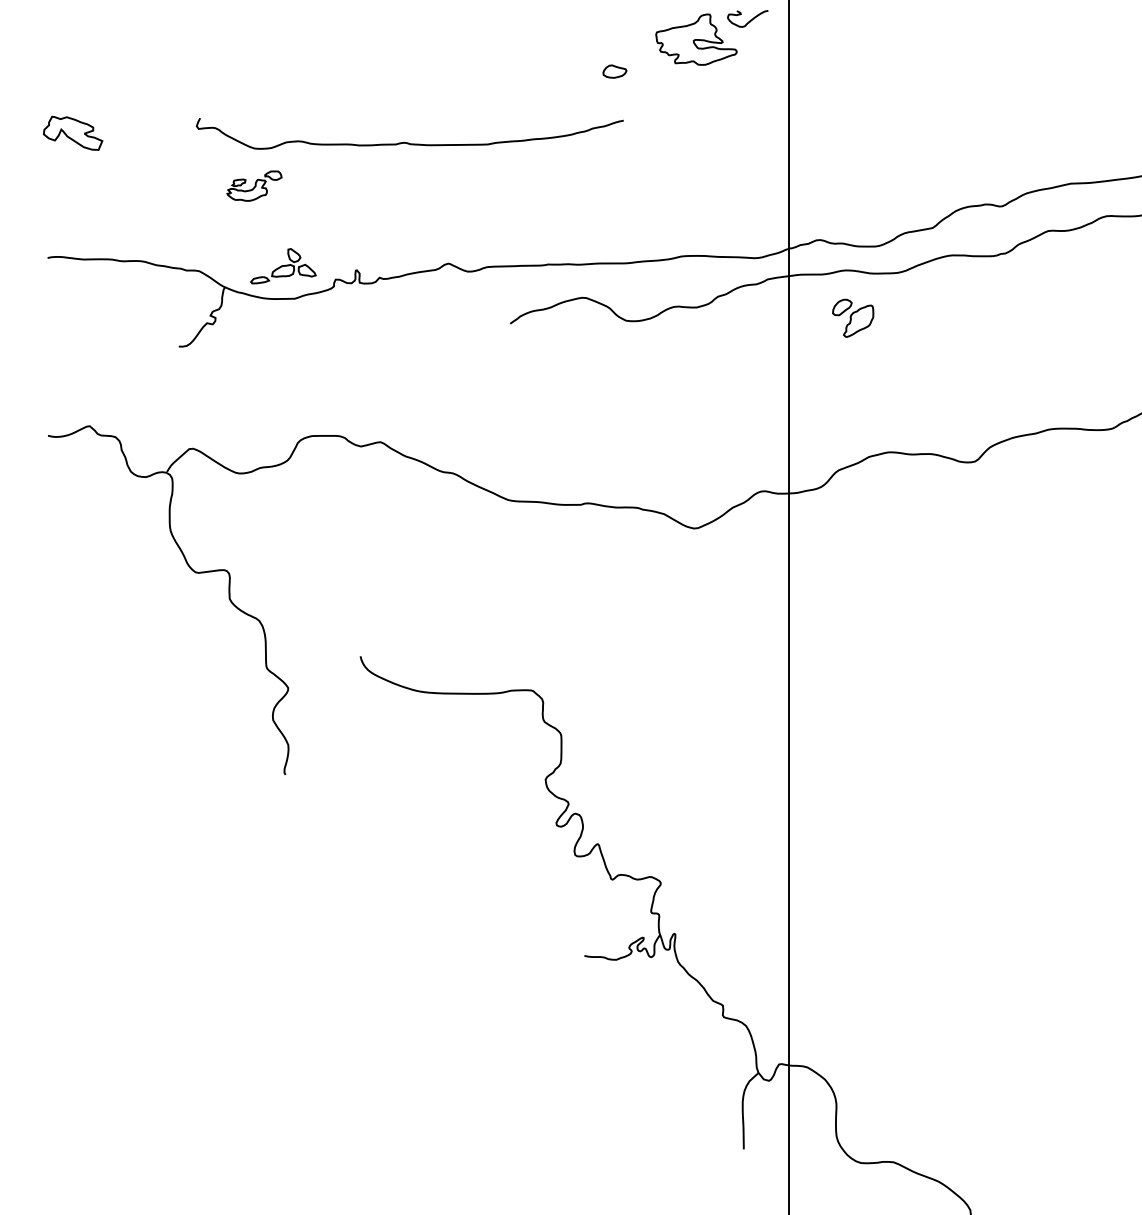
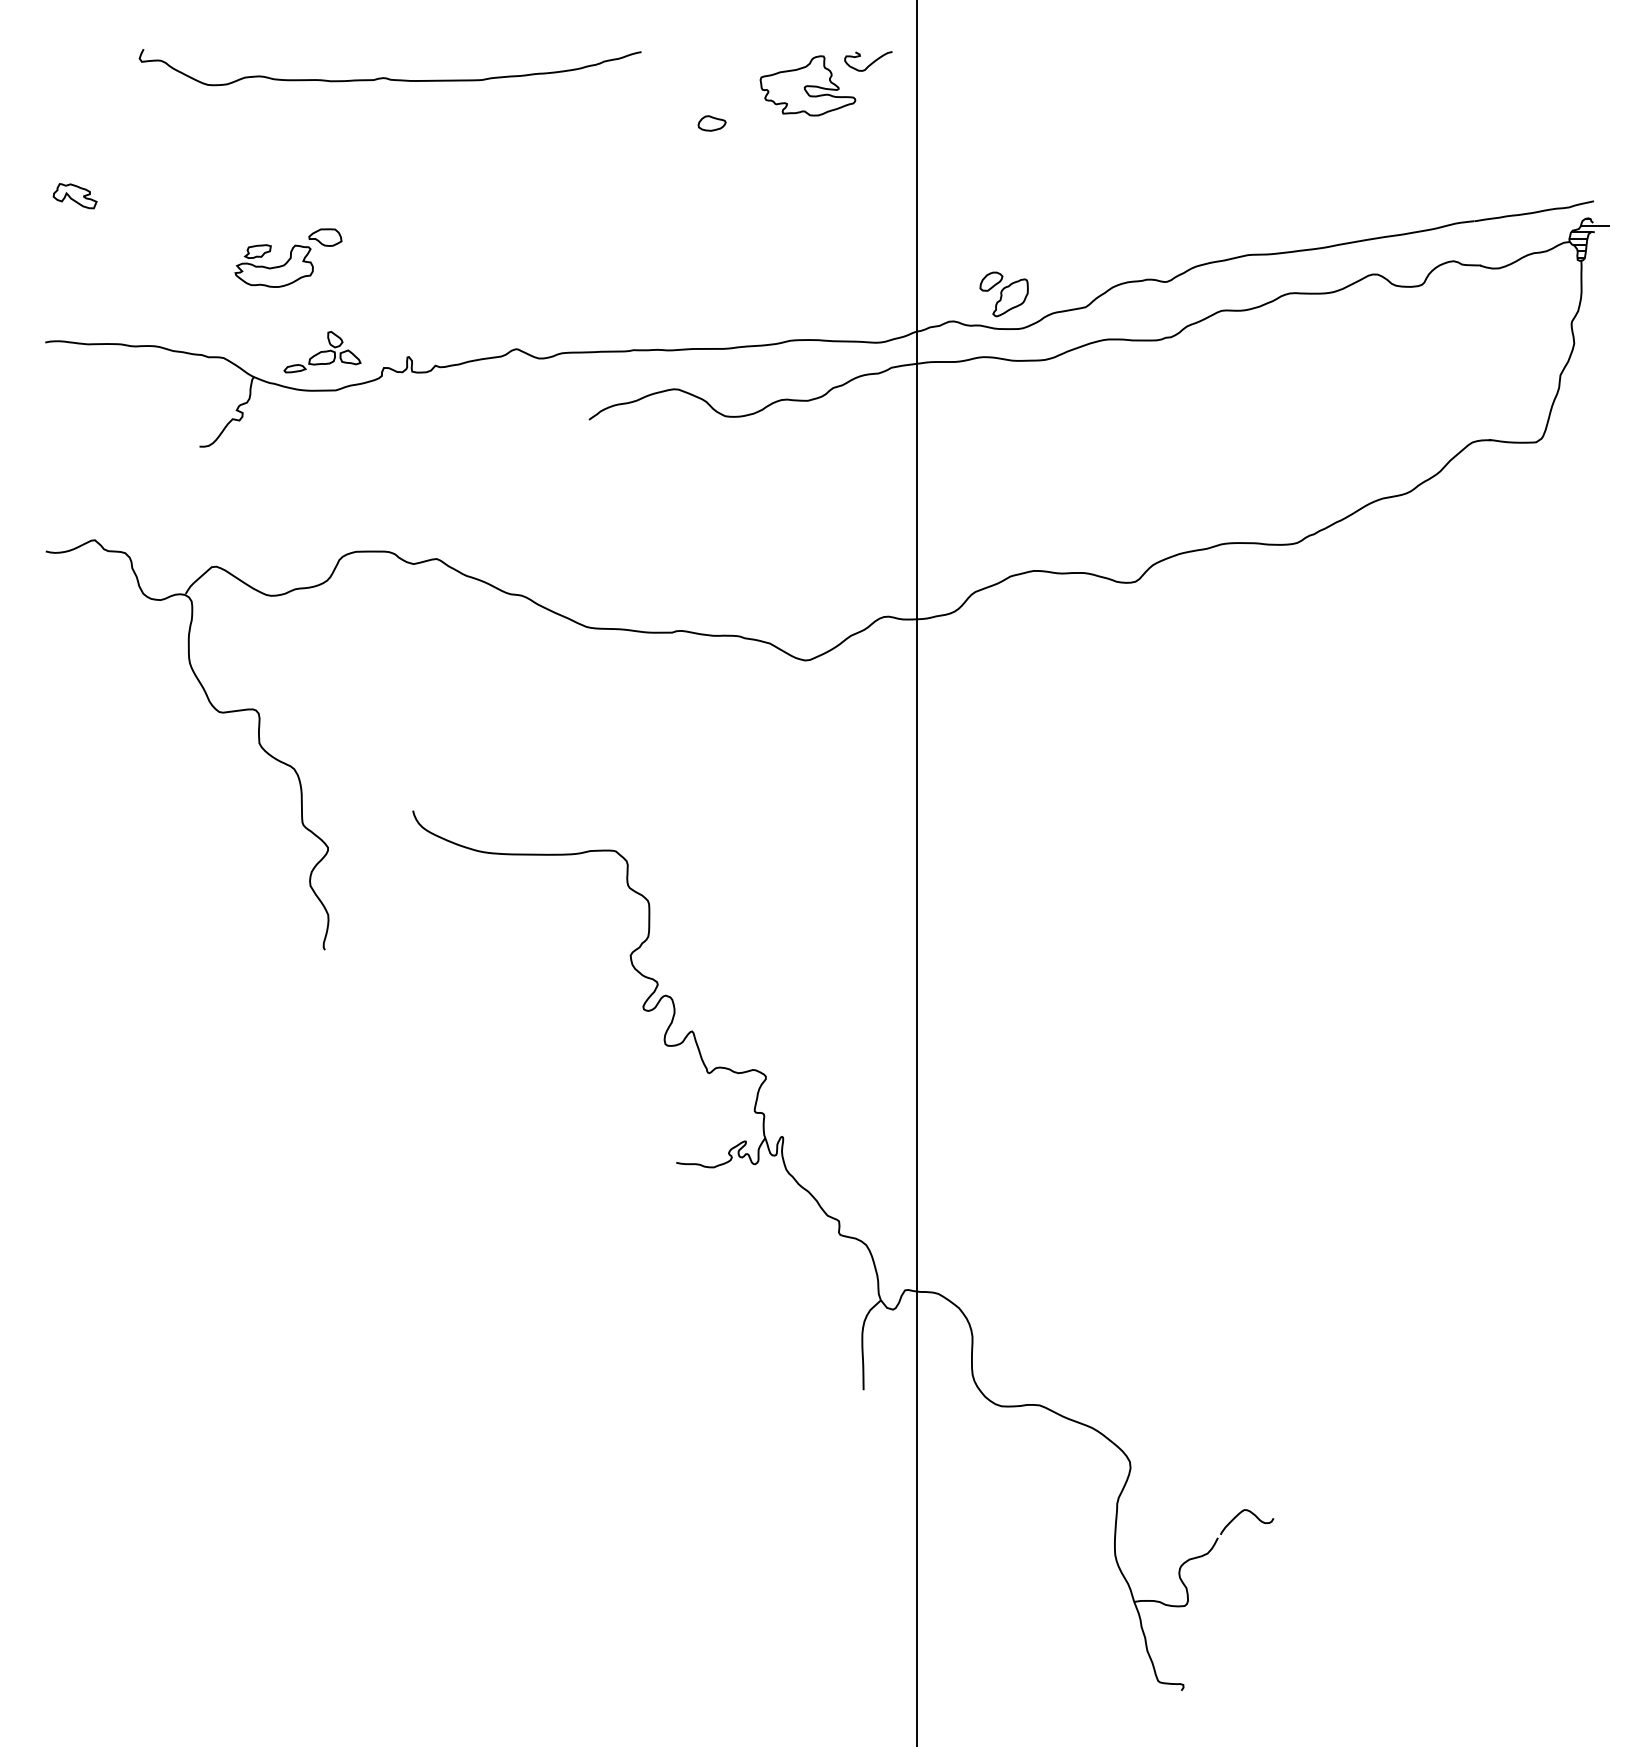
part: (72, 133) -> (74, 196), size x0.62
curve: (407, 142) -> (387, 77), moved
part: (254, 185) -> (288, 257), size x1.67
part: (852, 318) -> (1003, 294), moved

